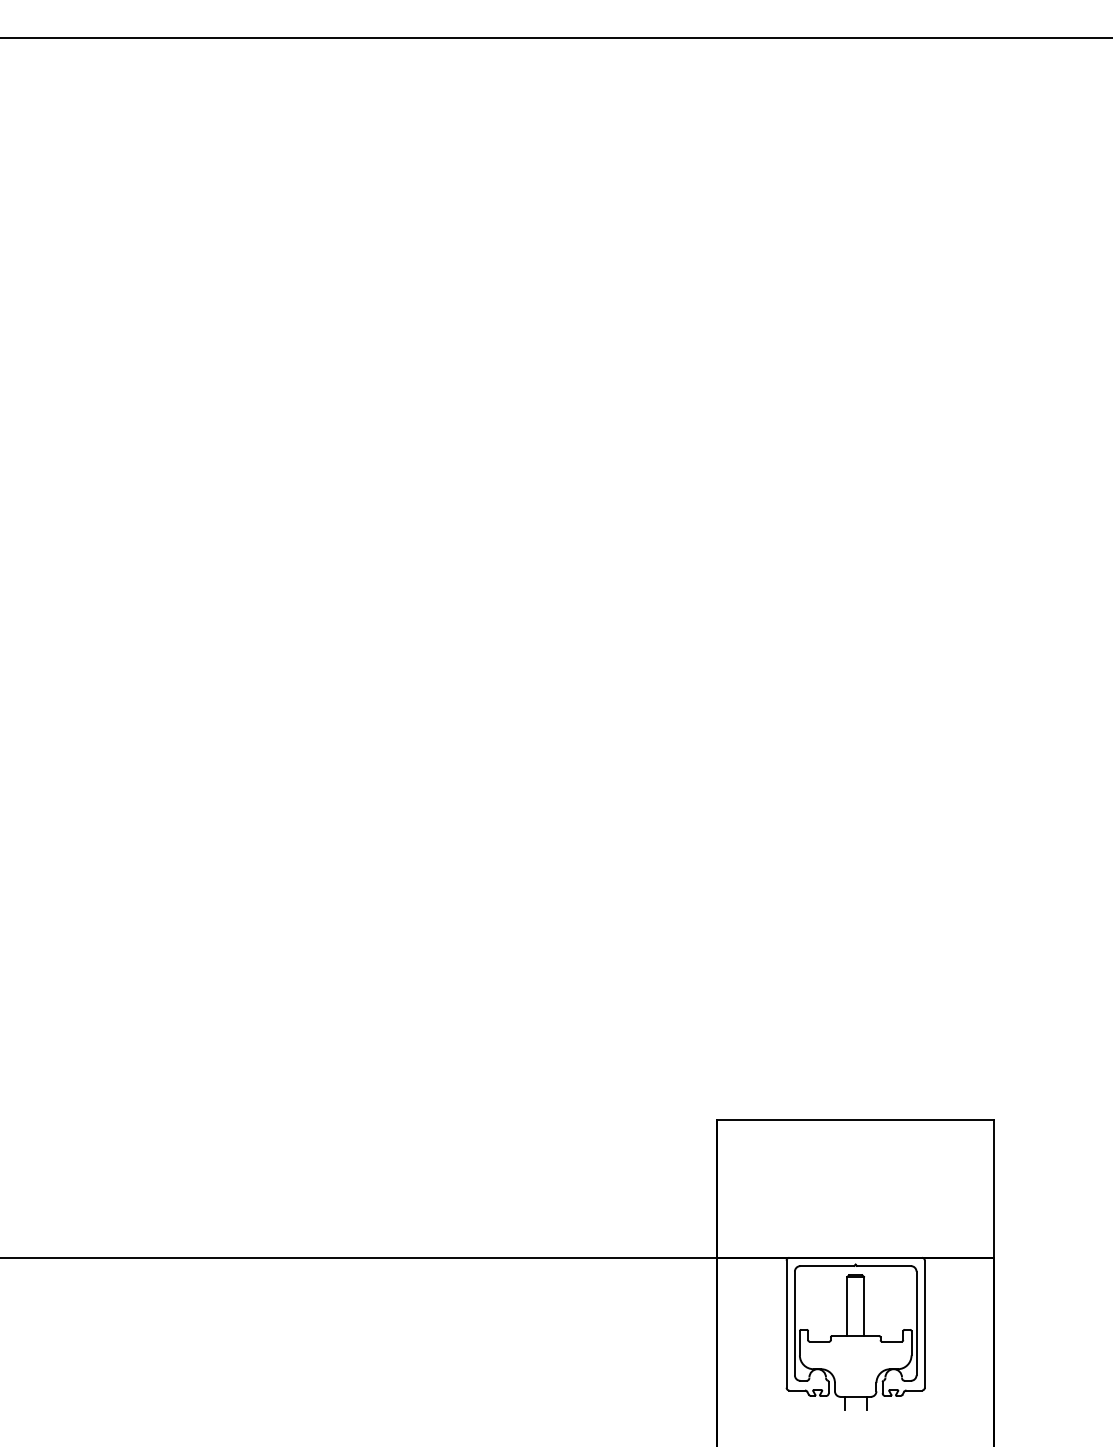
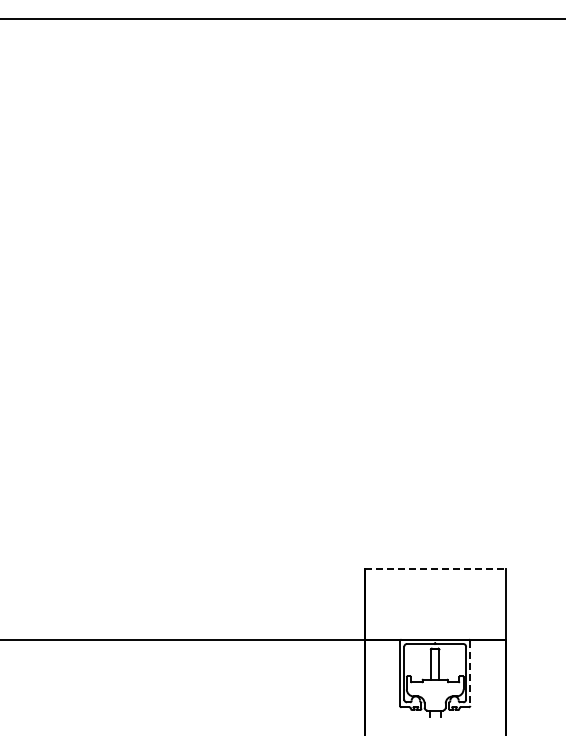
line: (856, 1119) -> (435, 569), solid -> dashed
line: (925, 1326) -> (470, 674), solid -> dashed

